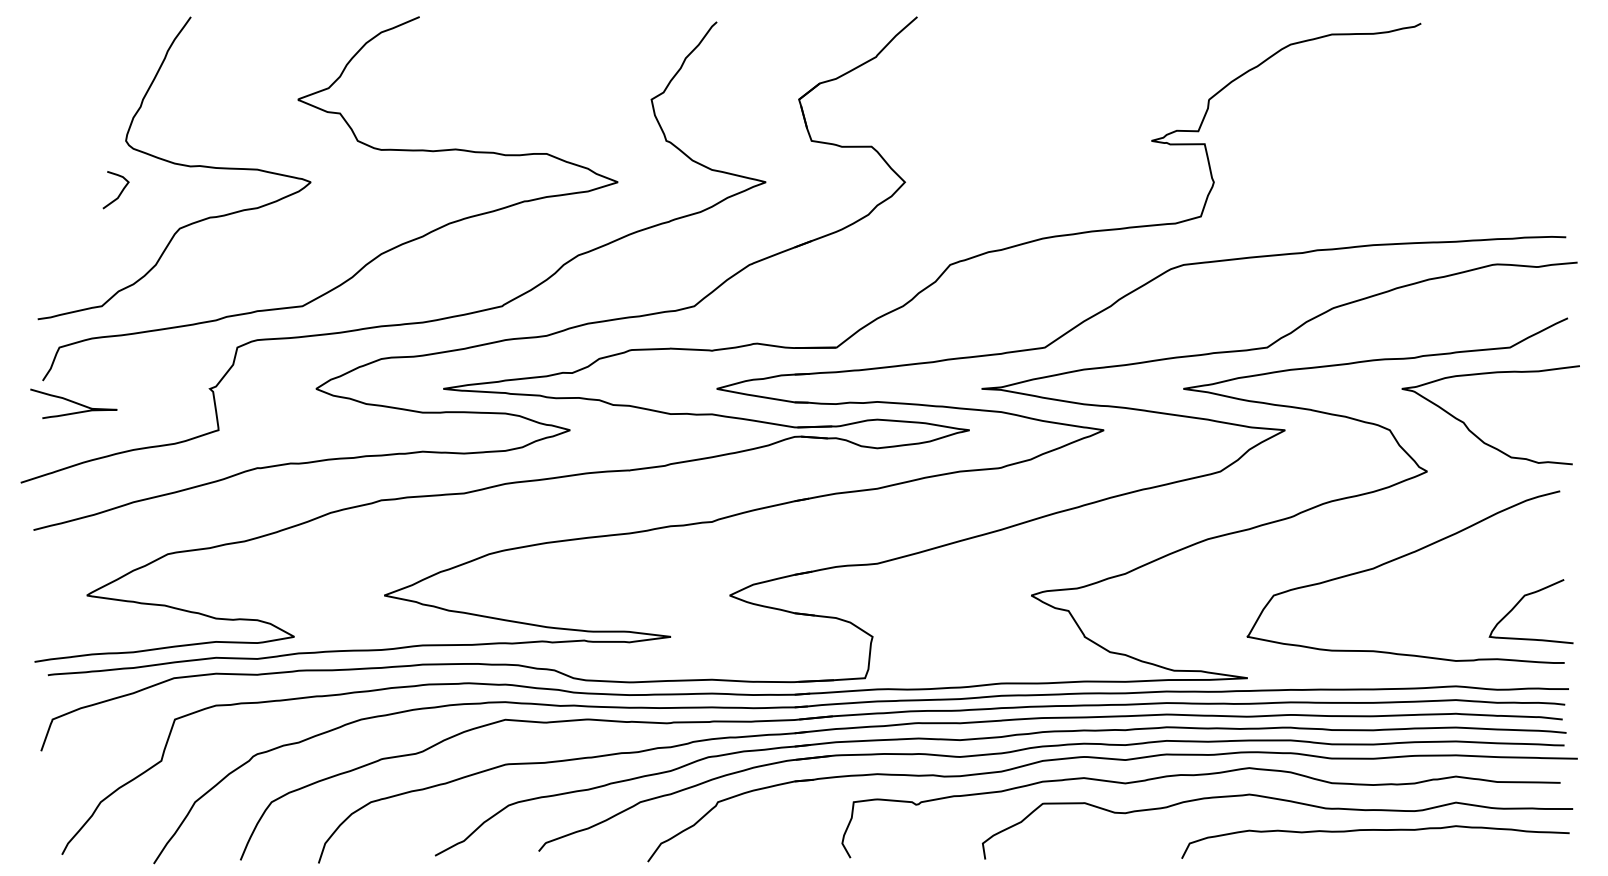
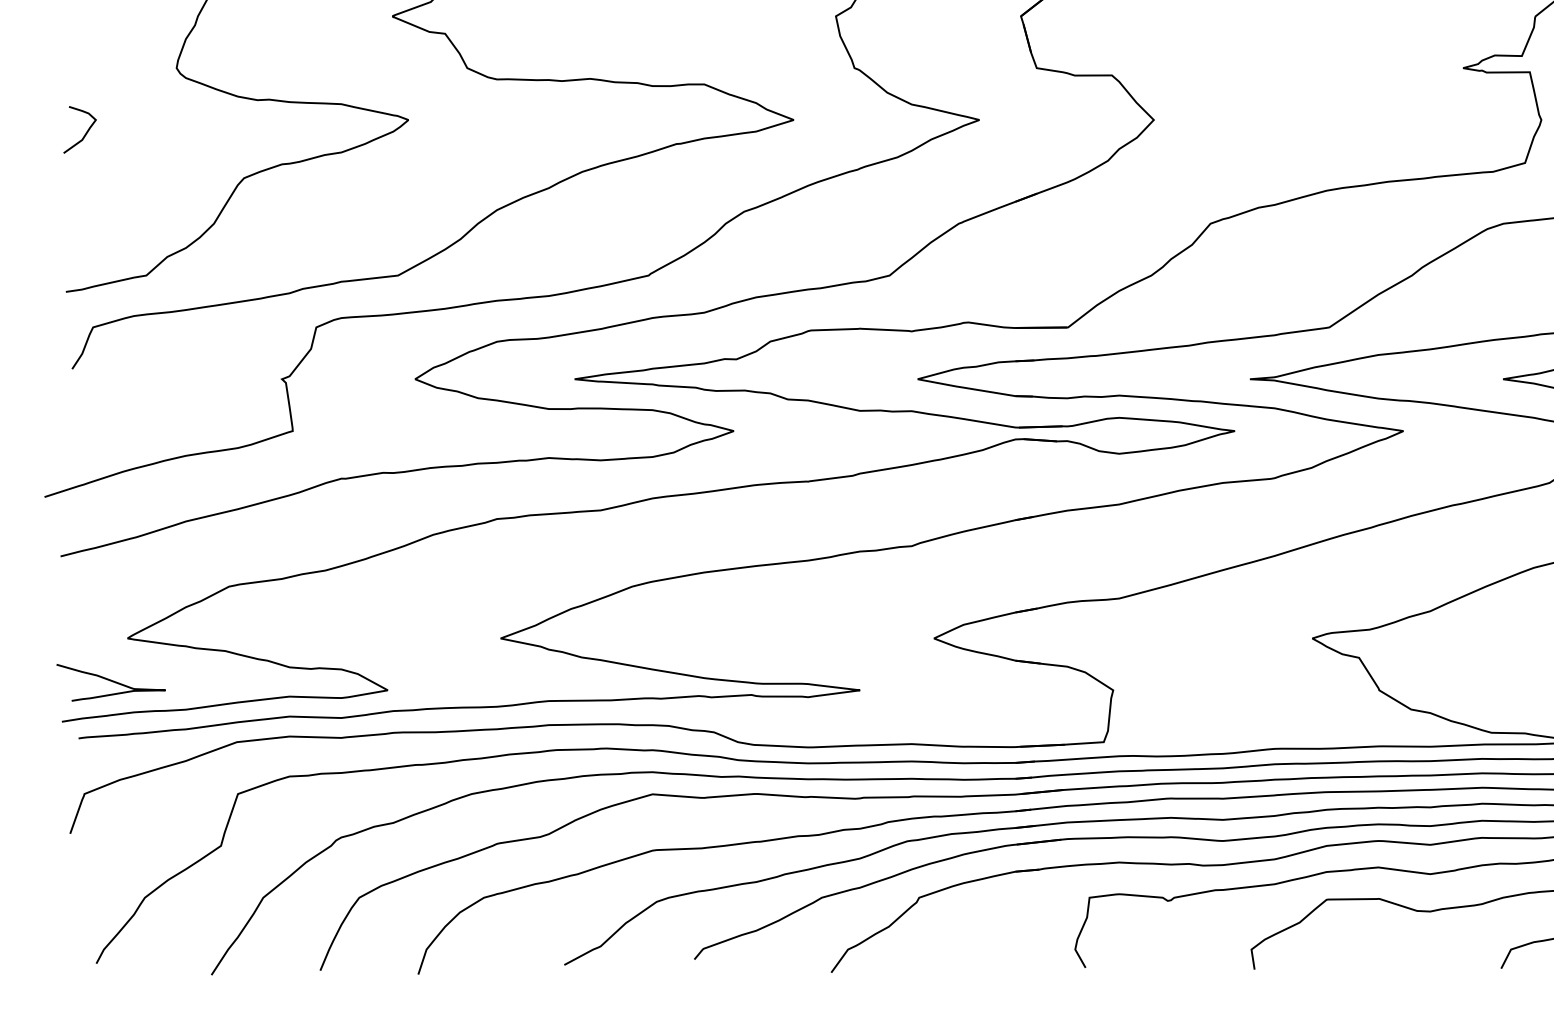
curve: (119, 193) -> (84, 134), moved
curve: (73, 402) -> (110, 681), moved

